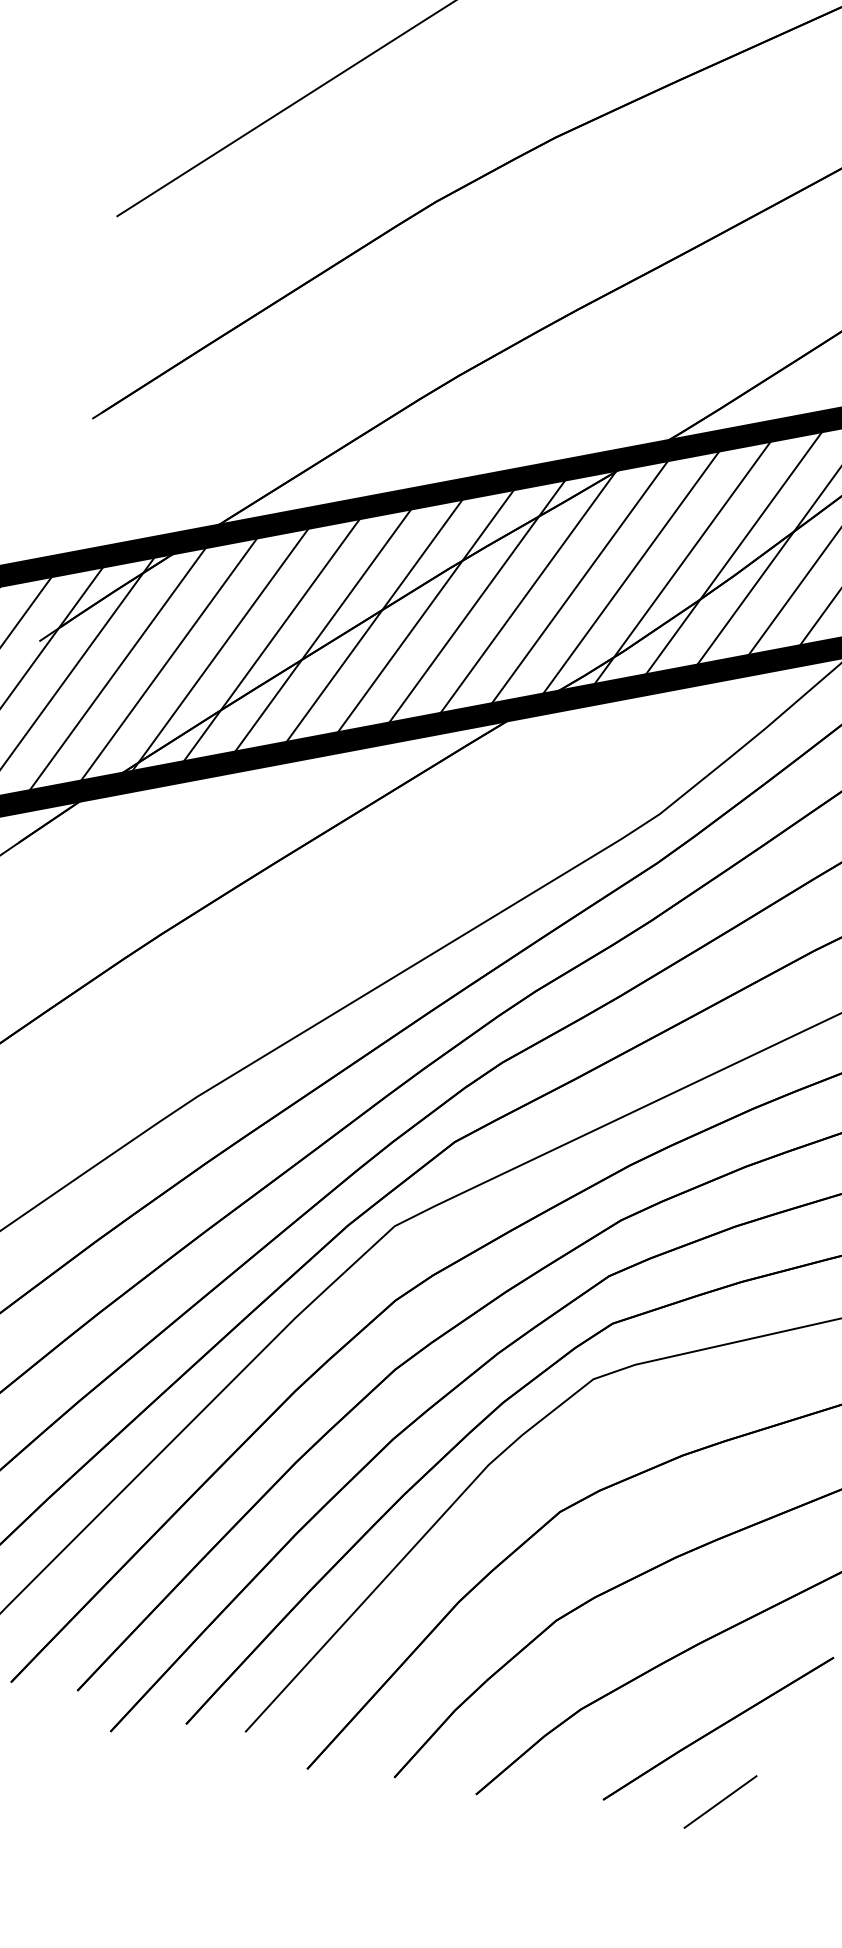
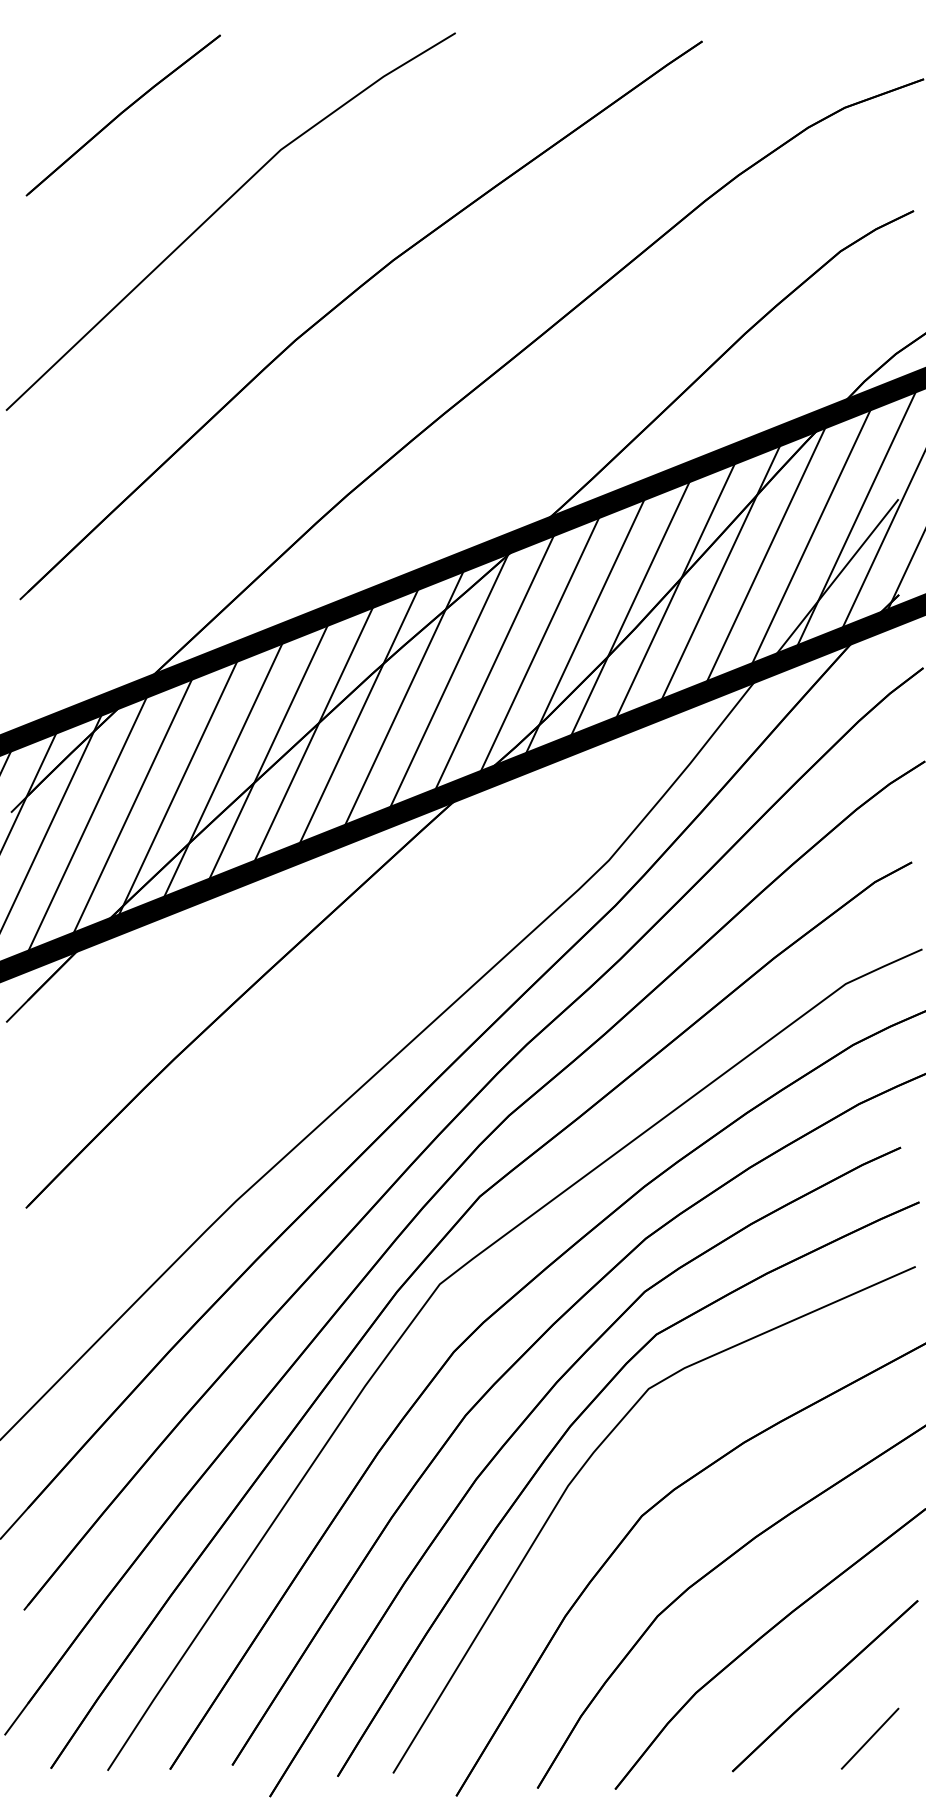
line: (719, 1801) -> (869, 1738), moved

